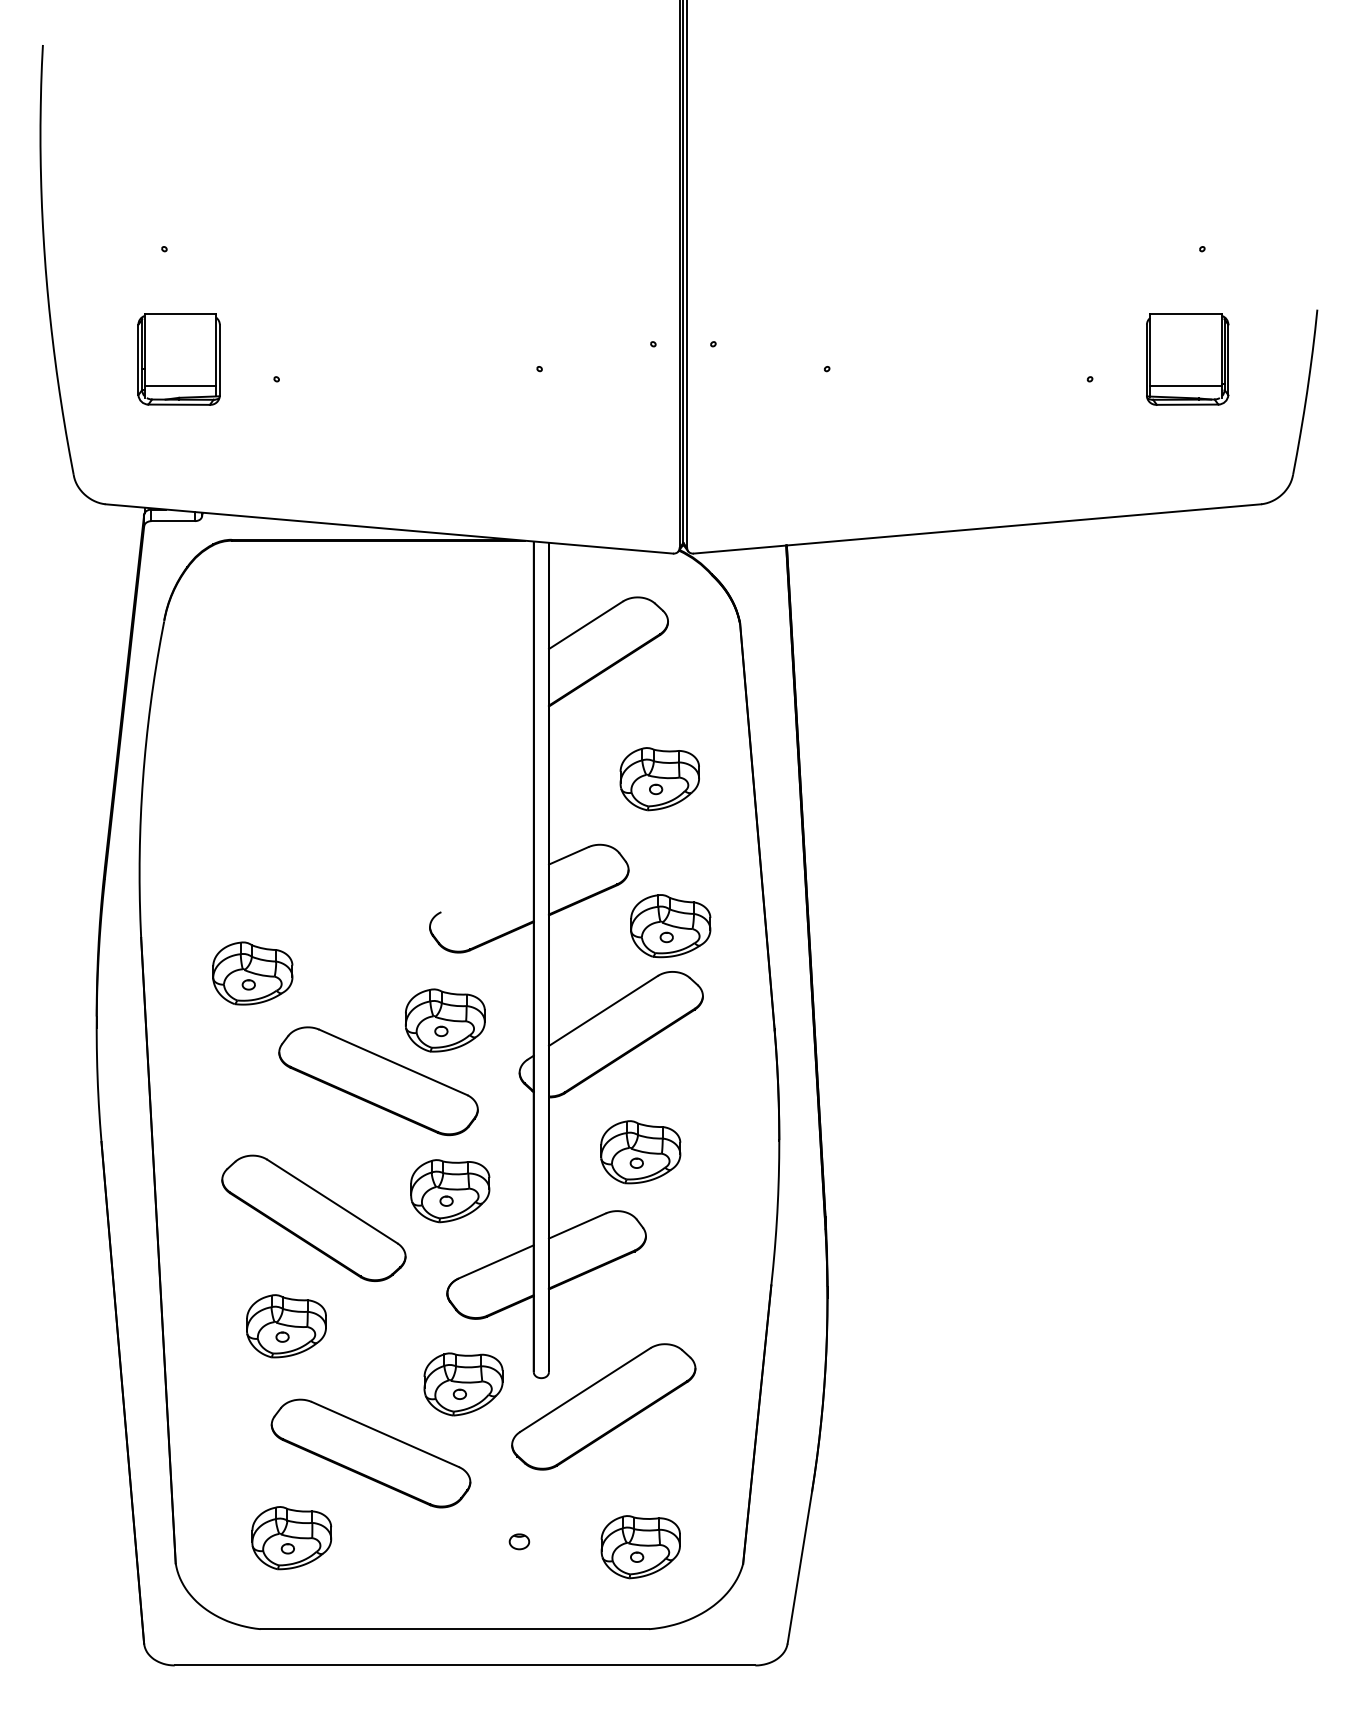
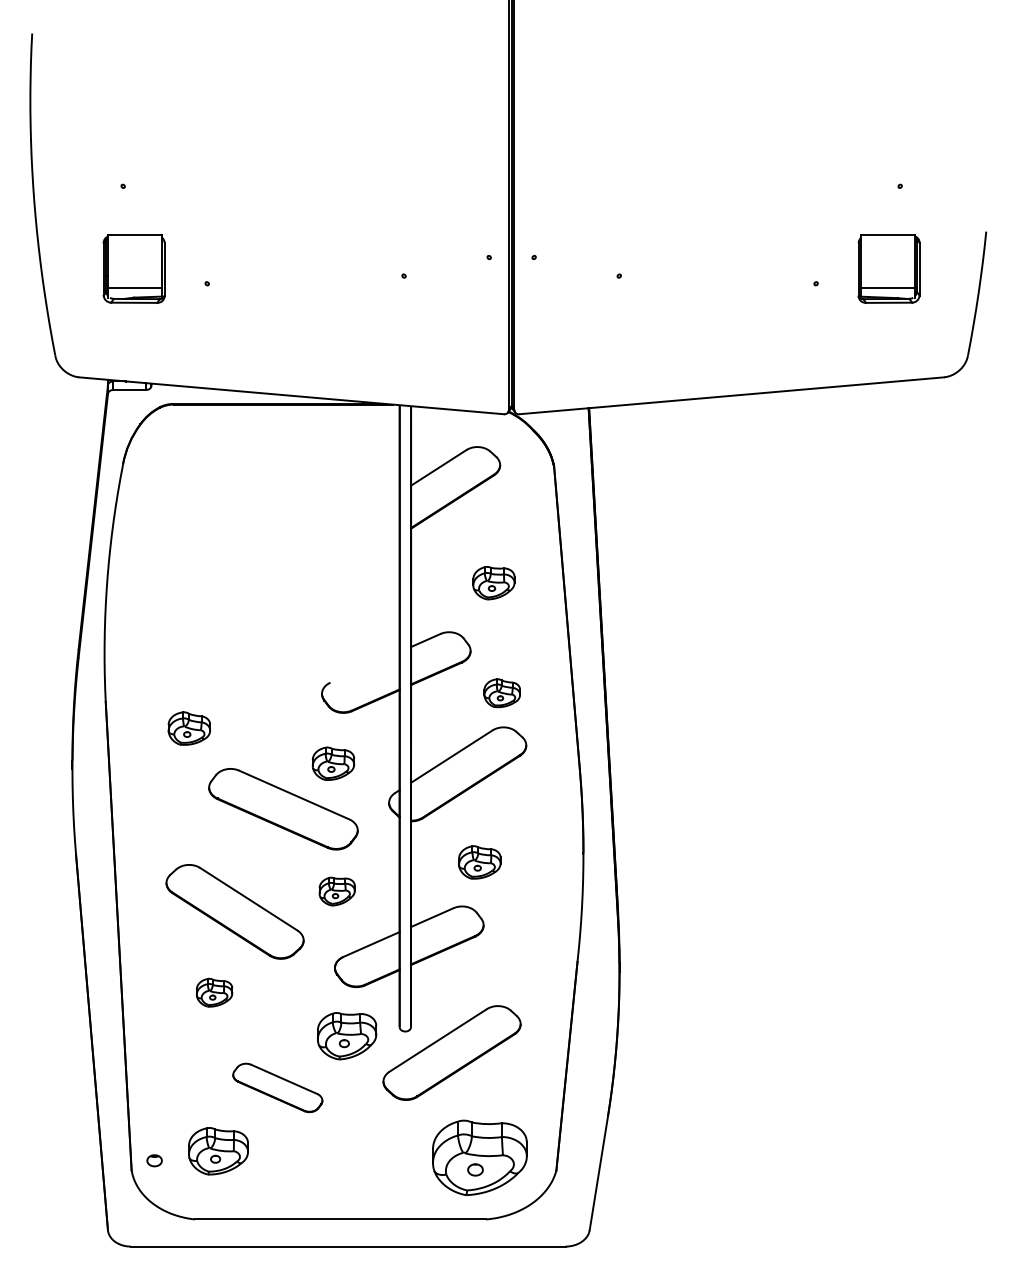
part: (659, 779) -> (493, 583), size x0.7
part: (670, 926) -> (502, 693), size x0.6
part: (252, 973) -> (189, 728), size x0.7
part: (445, 1020) -> (333, 763), size x0.7
part: (640, 1152) -> (479, 862), size x0.7
part: (450, 1191) -> (337, 891), size x0.6
part: (286, 1326) -> (214, 992), size x0.6
part: (370, 1453) -> (277, 1087), size x0.6
part: (519, 1541) -> (154, 1160), moved
part: (640, 1547) -> (479, 1158), size x1.6

